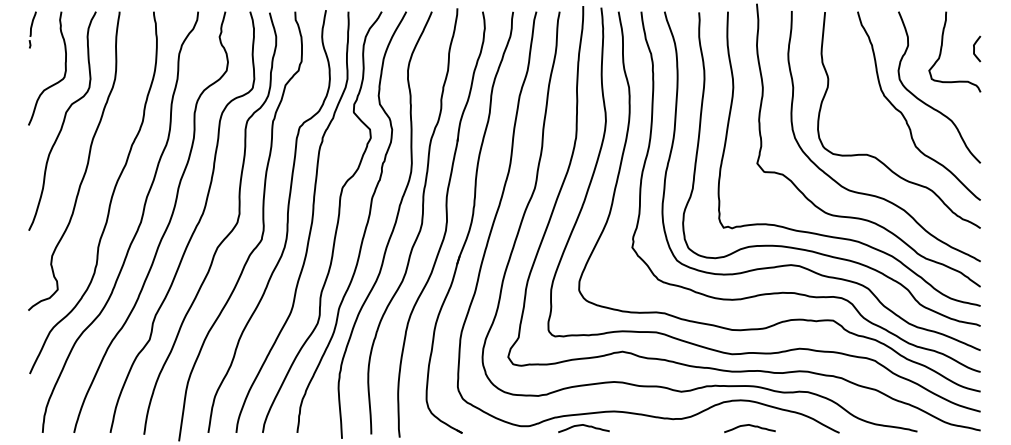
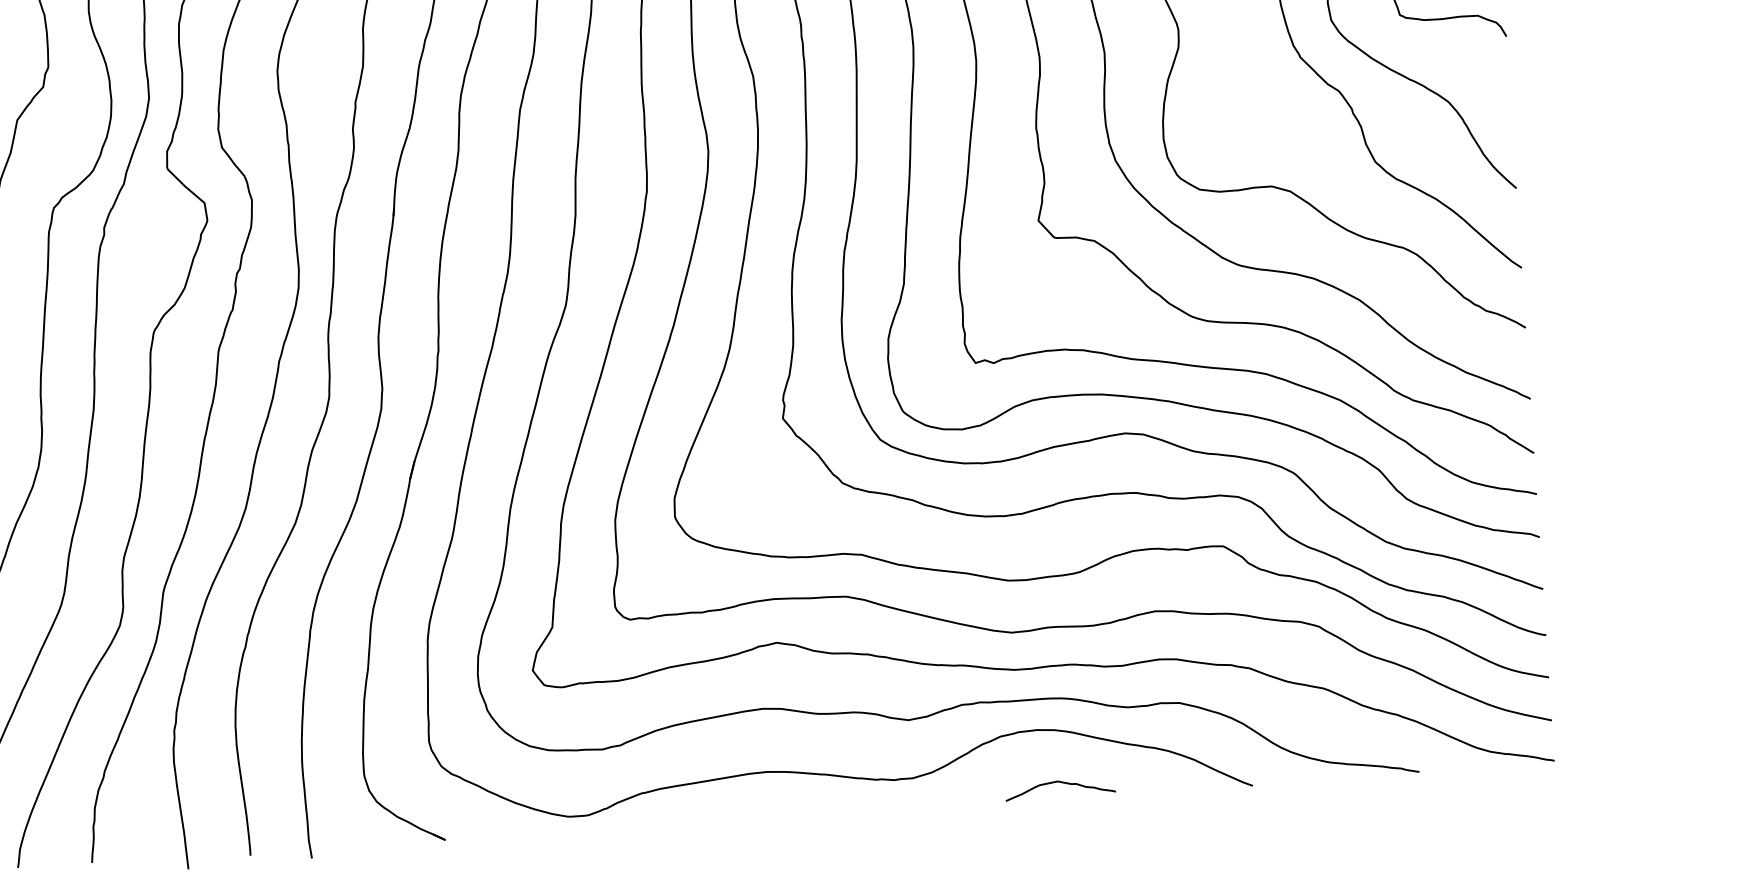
curve: (584, 426) -> (705, 808), removed

